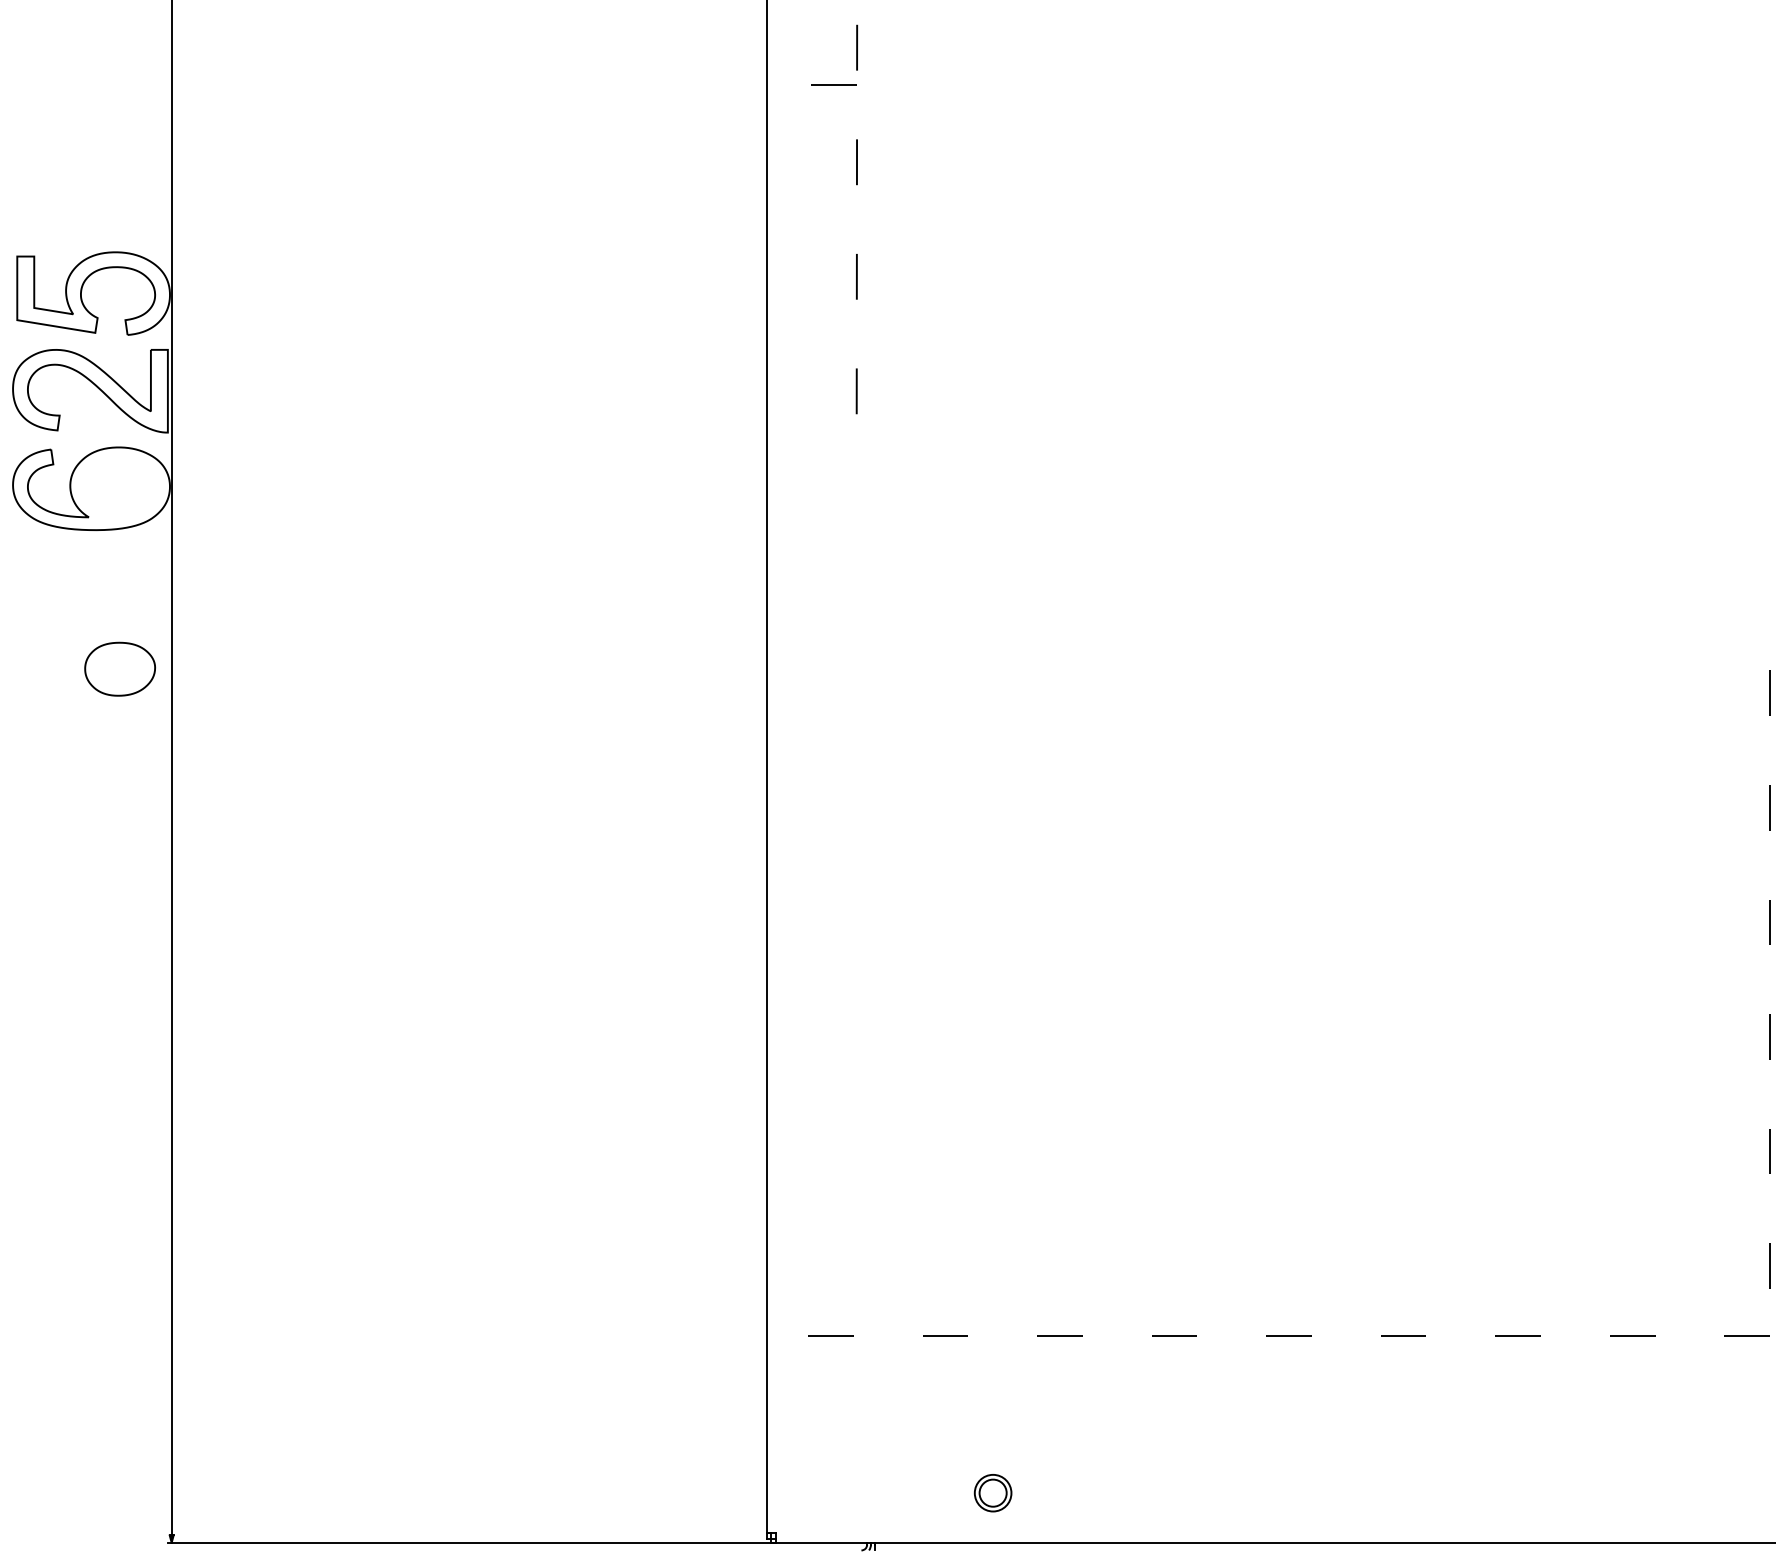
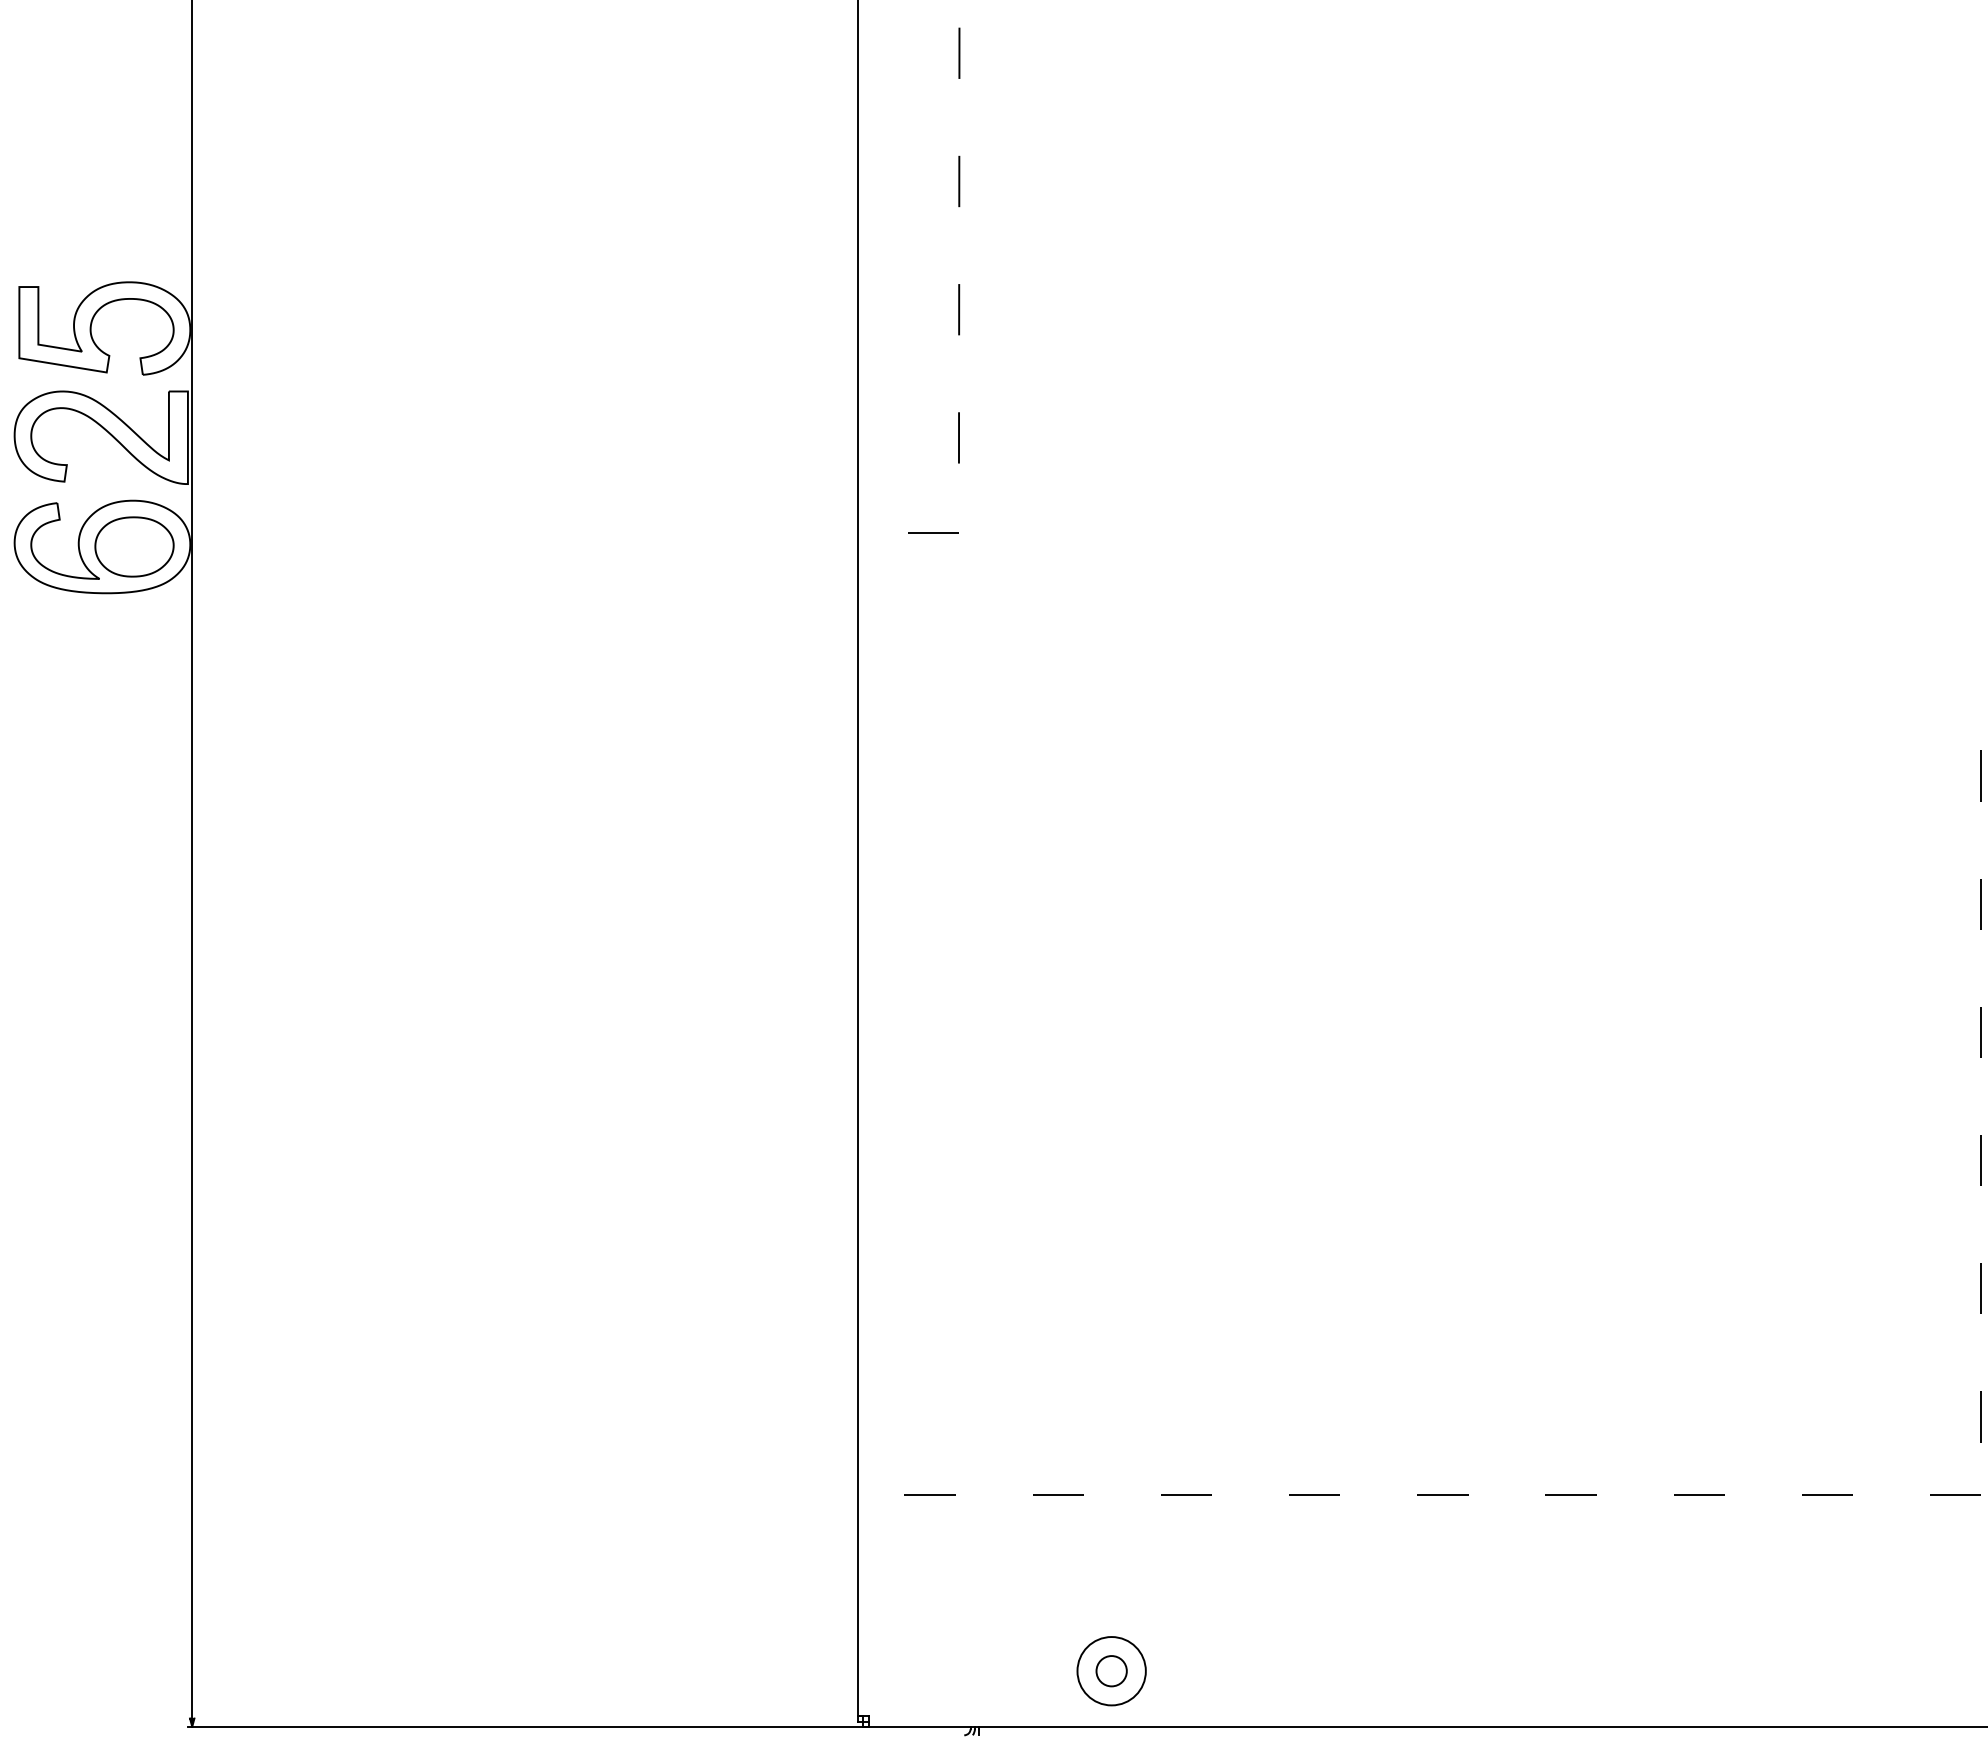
line: (833, 84) -> (933, 532), moved
part: (120, 668) -> (134, 546), moved
circle: (992, 1493) -> (1111, 1671), size x1.67

